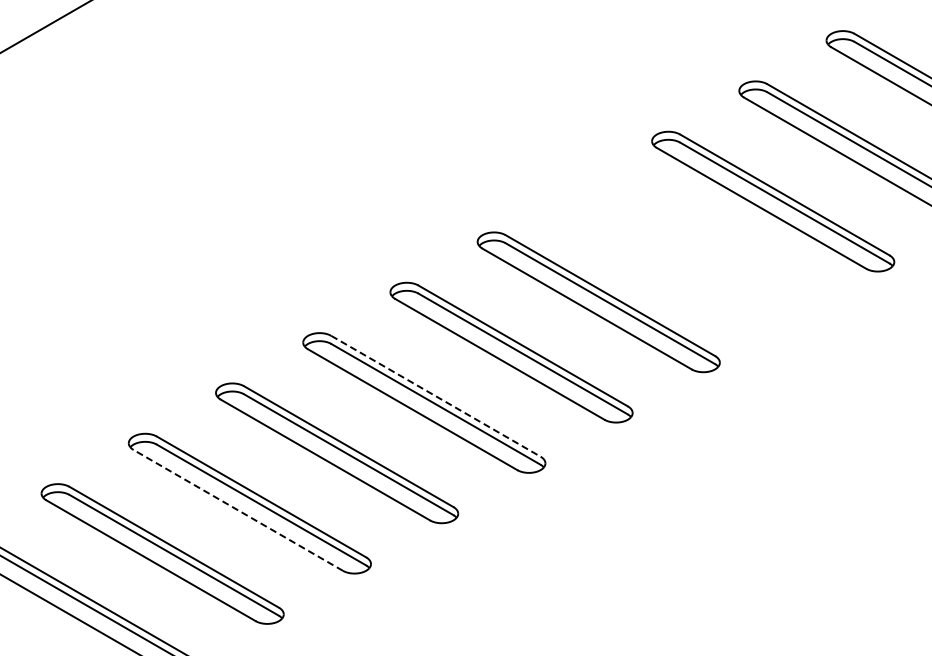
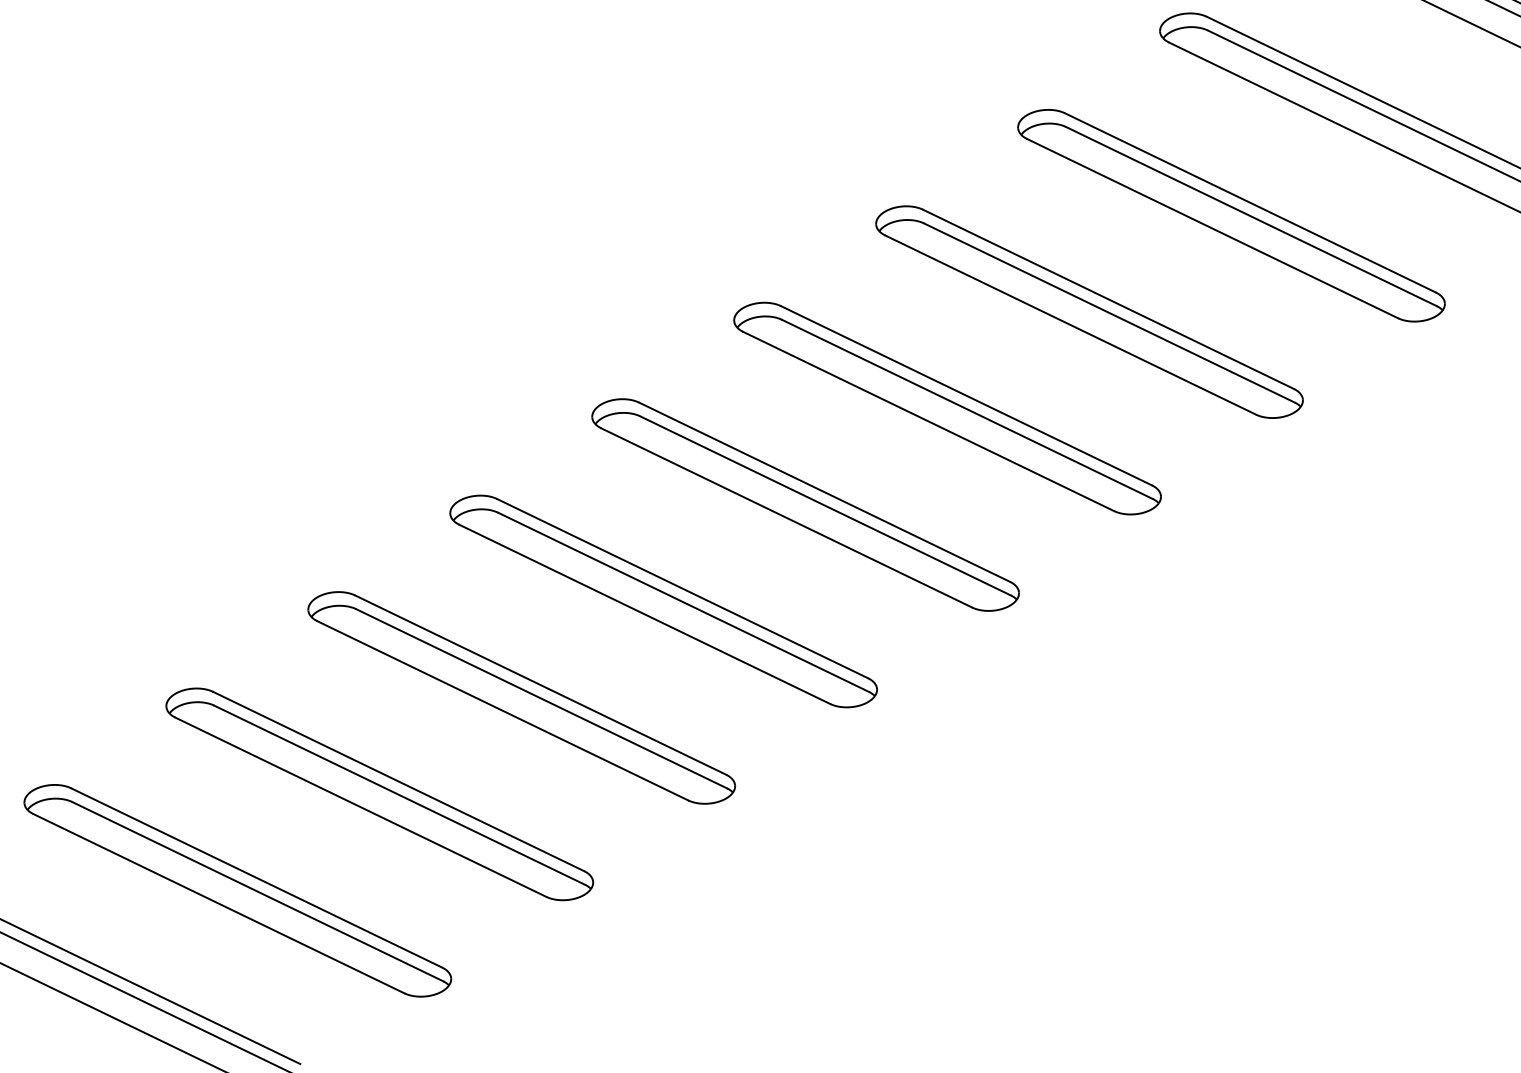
part: (685, 251) -> (1088, 311), added
line: (435, 396) -> (681, 589), dashed -> solid
line: (238, 510) -> (361, 807), dashed -> solid

